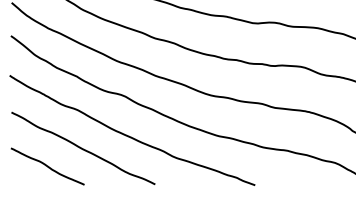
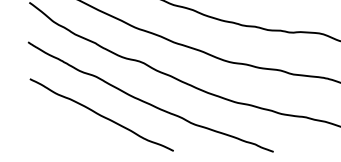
curve: (47, 166) -> (65, 133), removed

